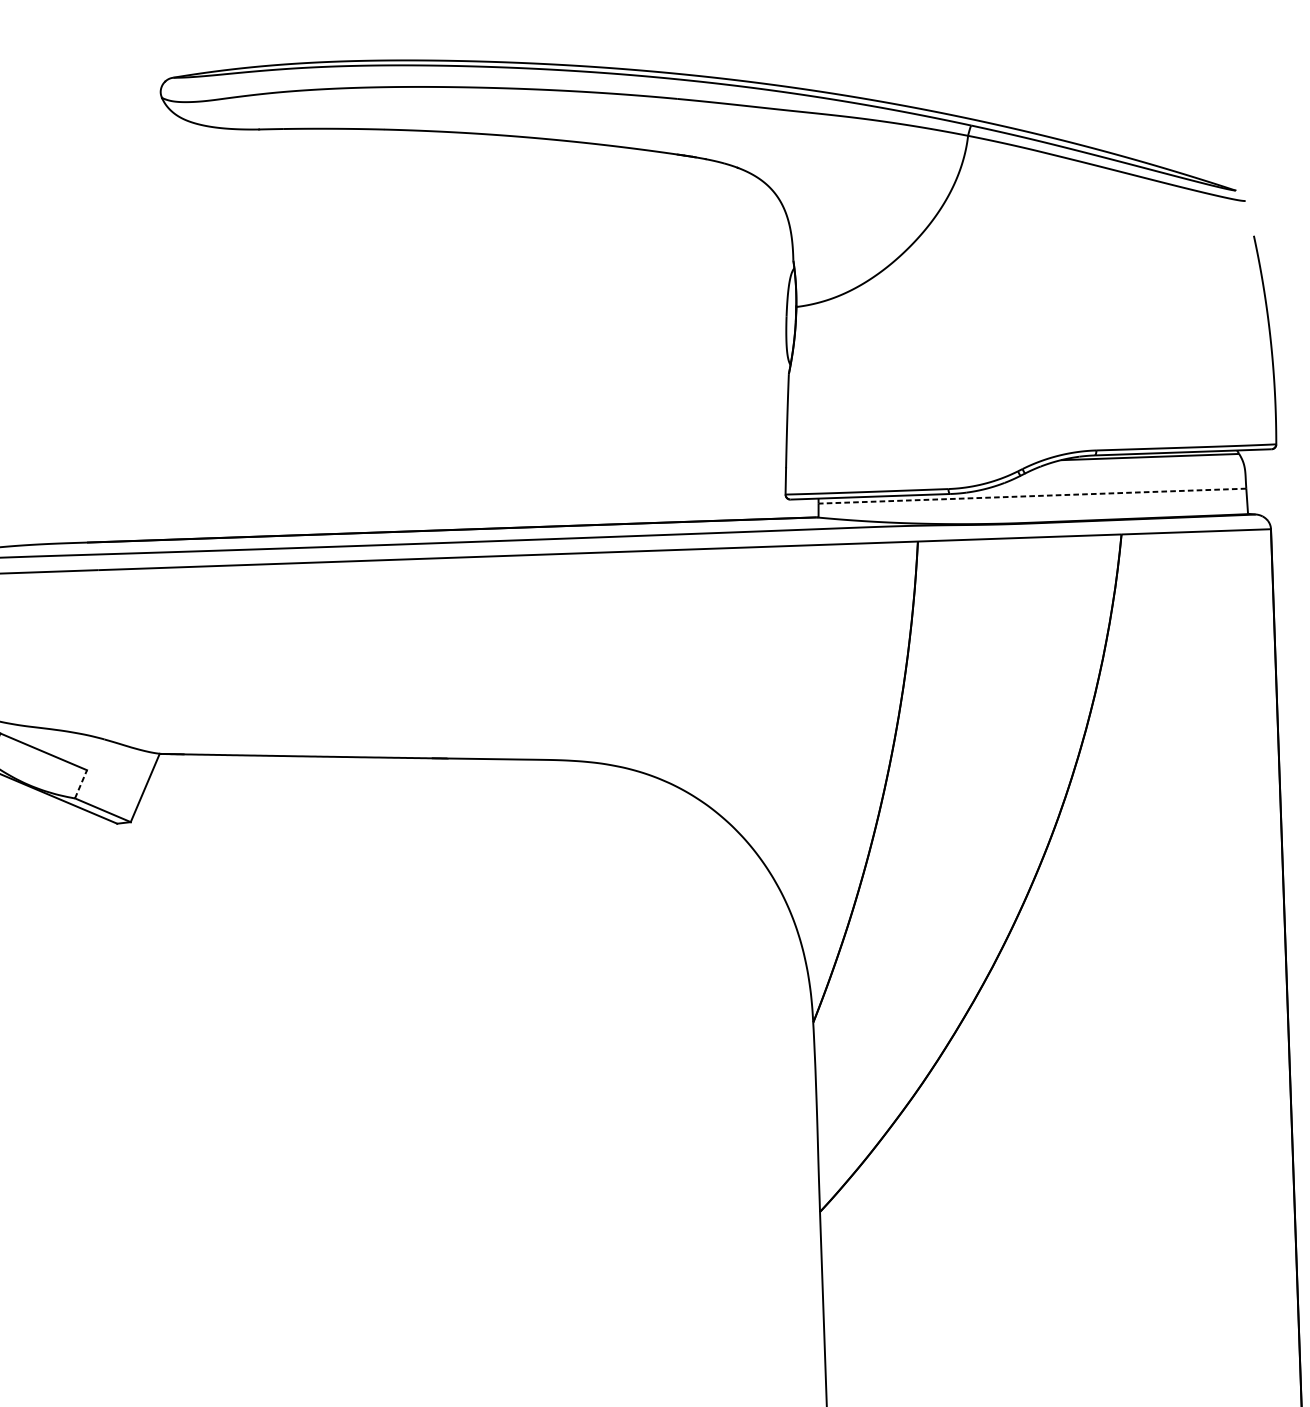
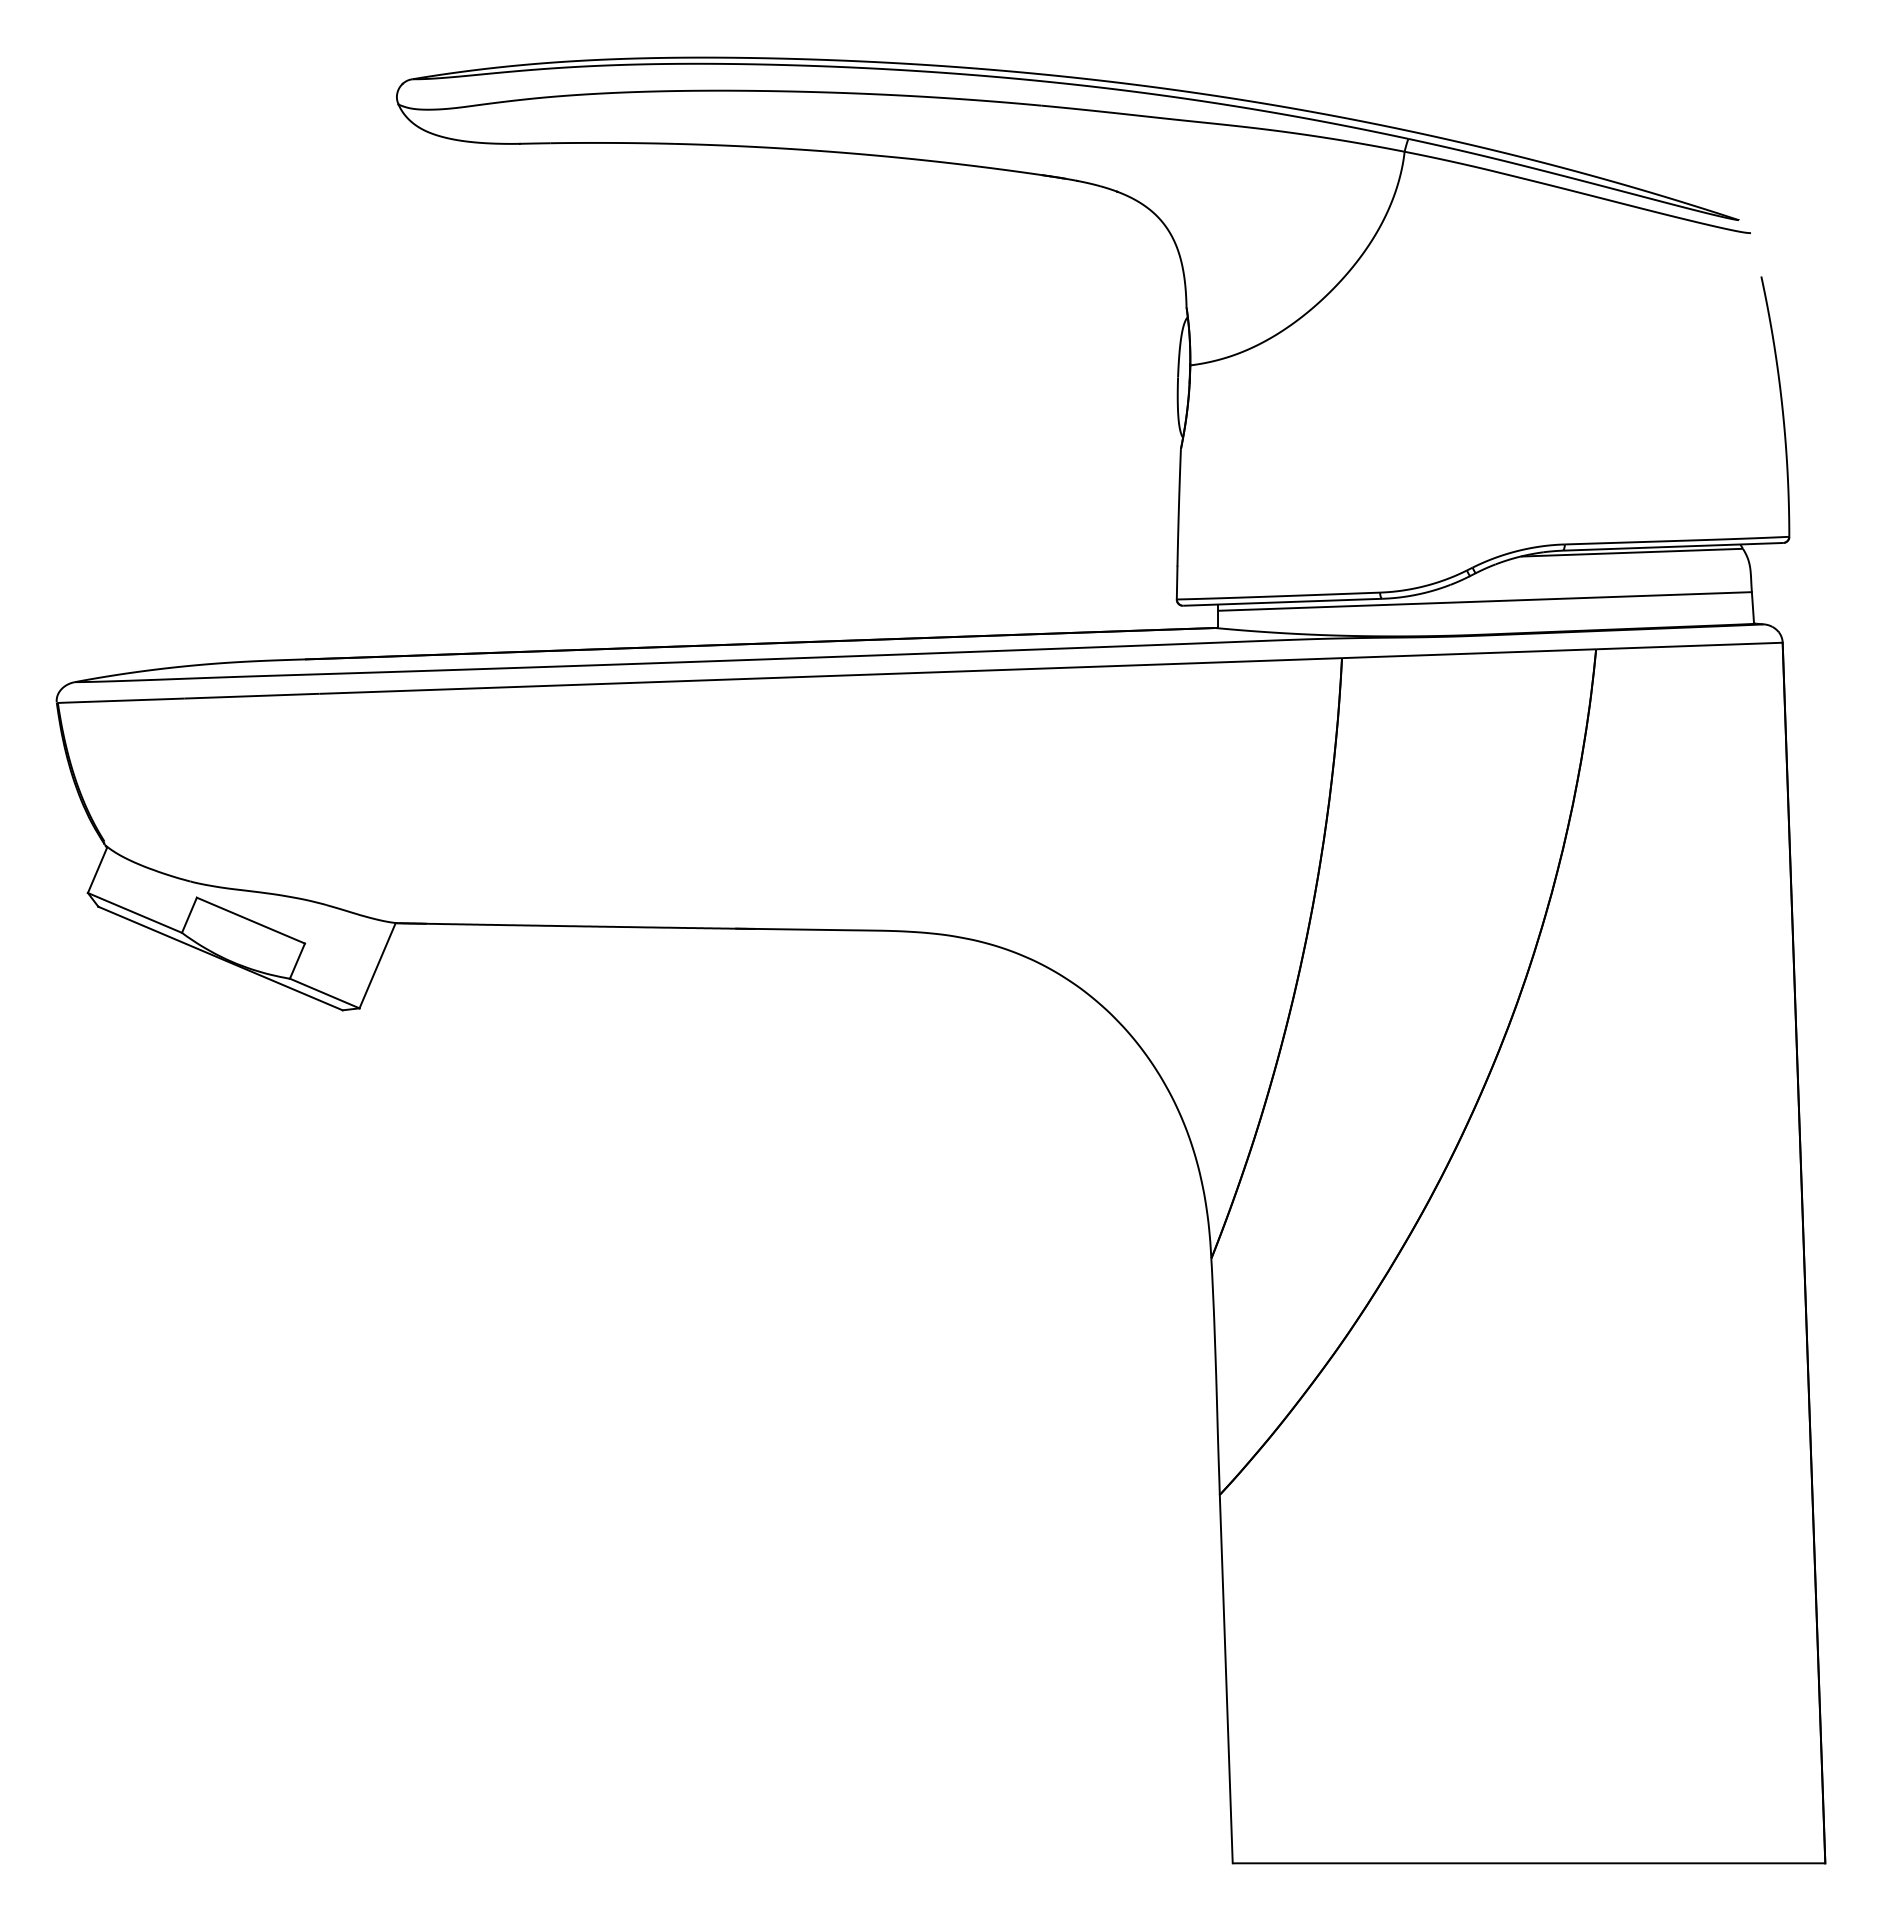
line: (1032, 496) -> (1484, 601), dashed -> solid
line: (81, 783) -> (297, 960), dashed -> solid

